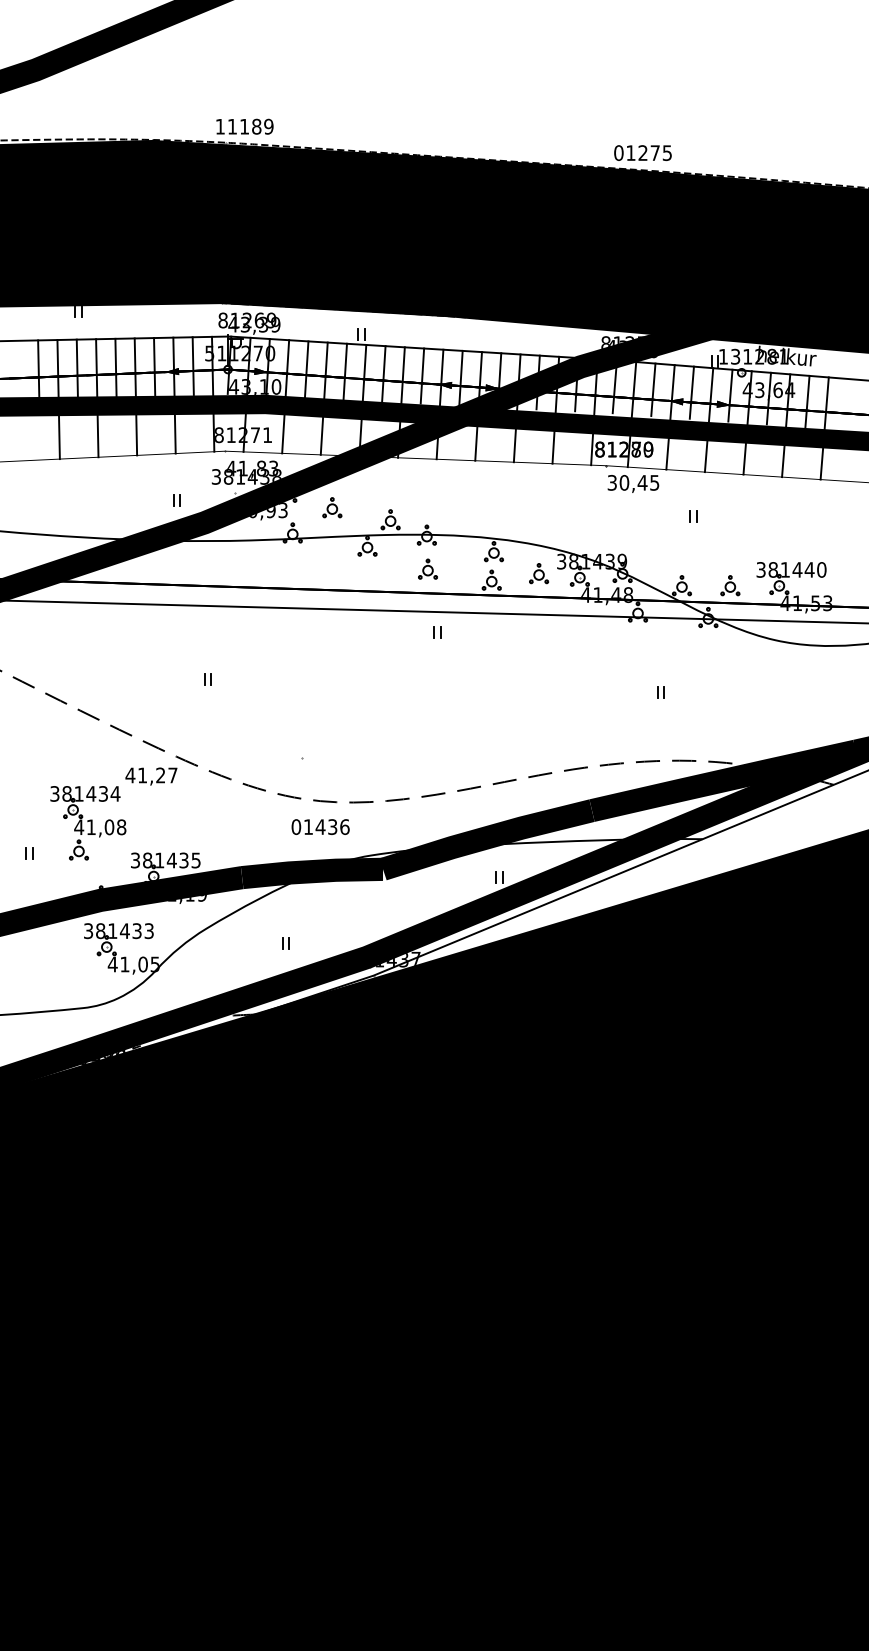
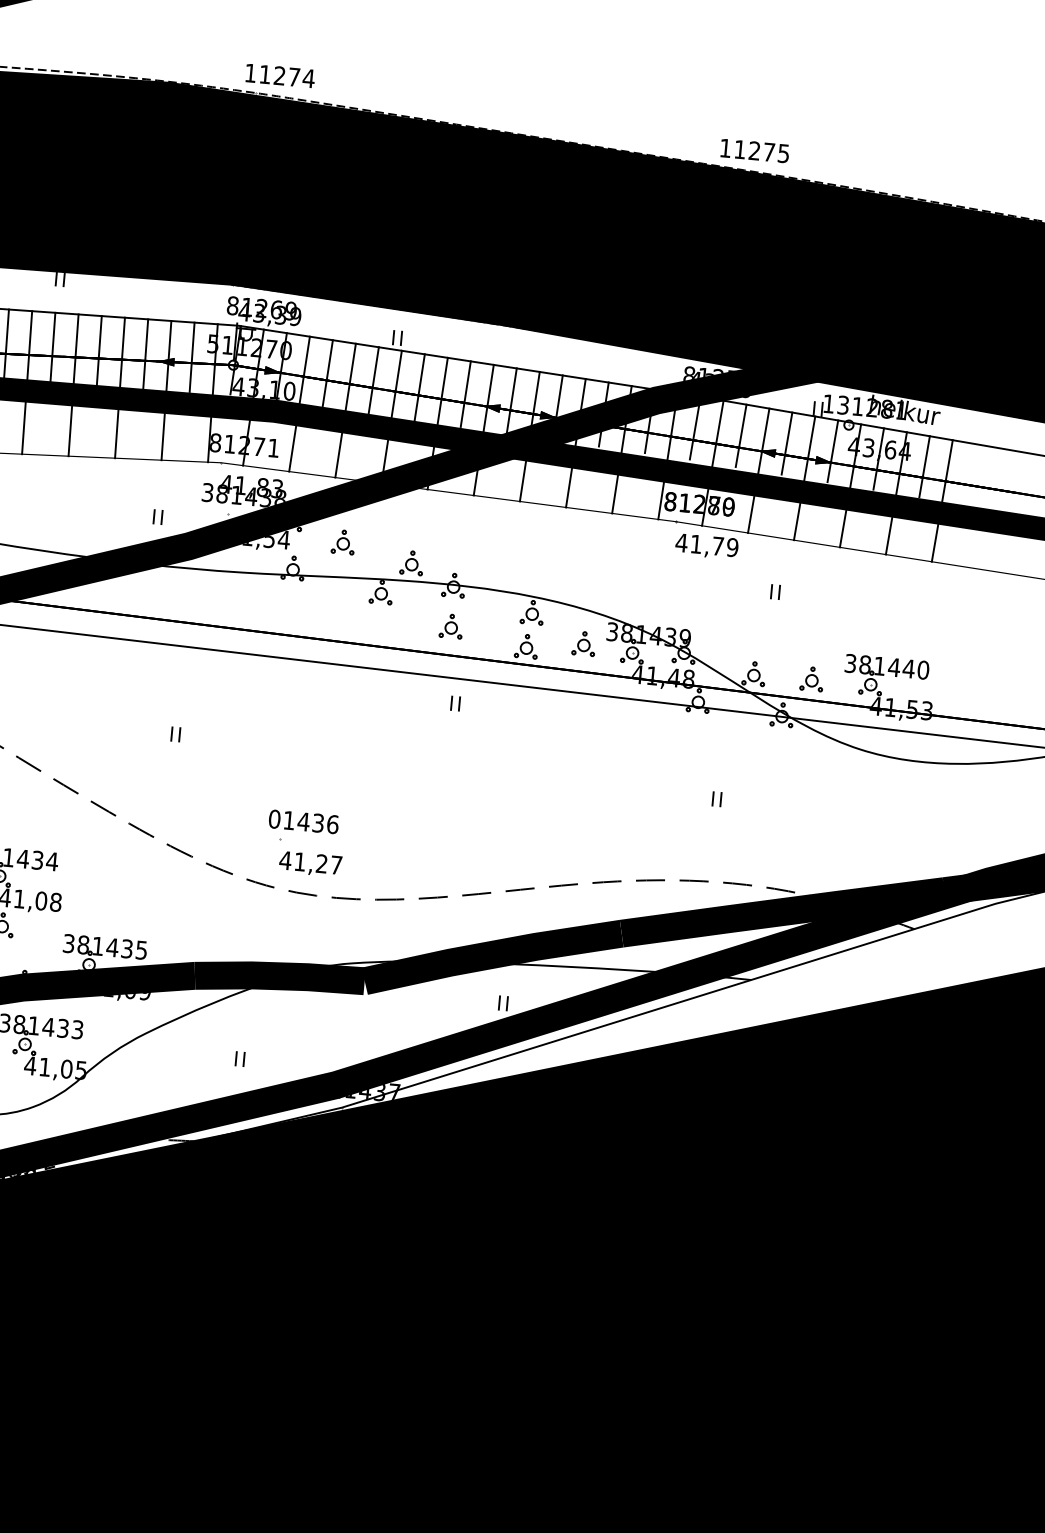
text: (256, 126) -> (294, 76), 1189 -> 1274
text: (618, 152) -> (725, 147), 0 -> 1
text: (633, 482) -> (707, 544), 30,45 -> 41,79
text: (268, 510) -> (266, 538), 50,93 -> 41,54
text: (151, 776) -> (310, 864), moved
text: (320, 826) -> (303, 821), moved
text: (190, 899) -> (130, 996), 41,19 -> 41,09

